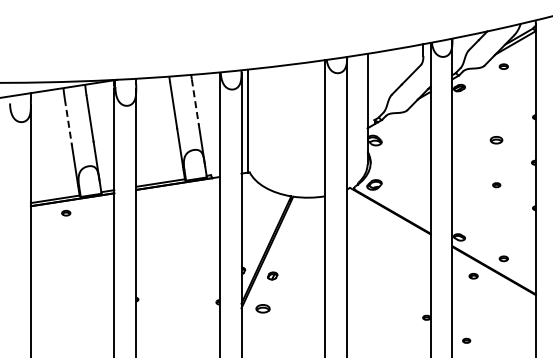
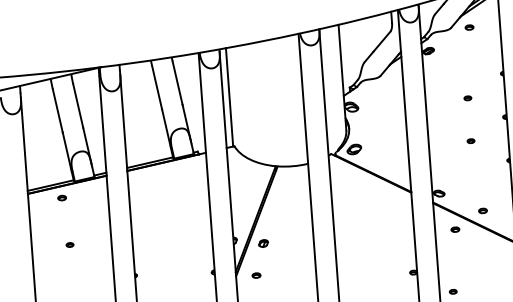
line: (195, 102) -> (177, 83), dashed -> solid
line: (68, 122) -> (57, 111), dashed -> solid
part: (496, 140) -> (467, 98), size x0.62
part: (70, 262) -> (69, 244), added
part: (262, 308) -> (256, 275), size x0.62

